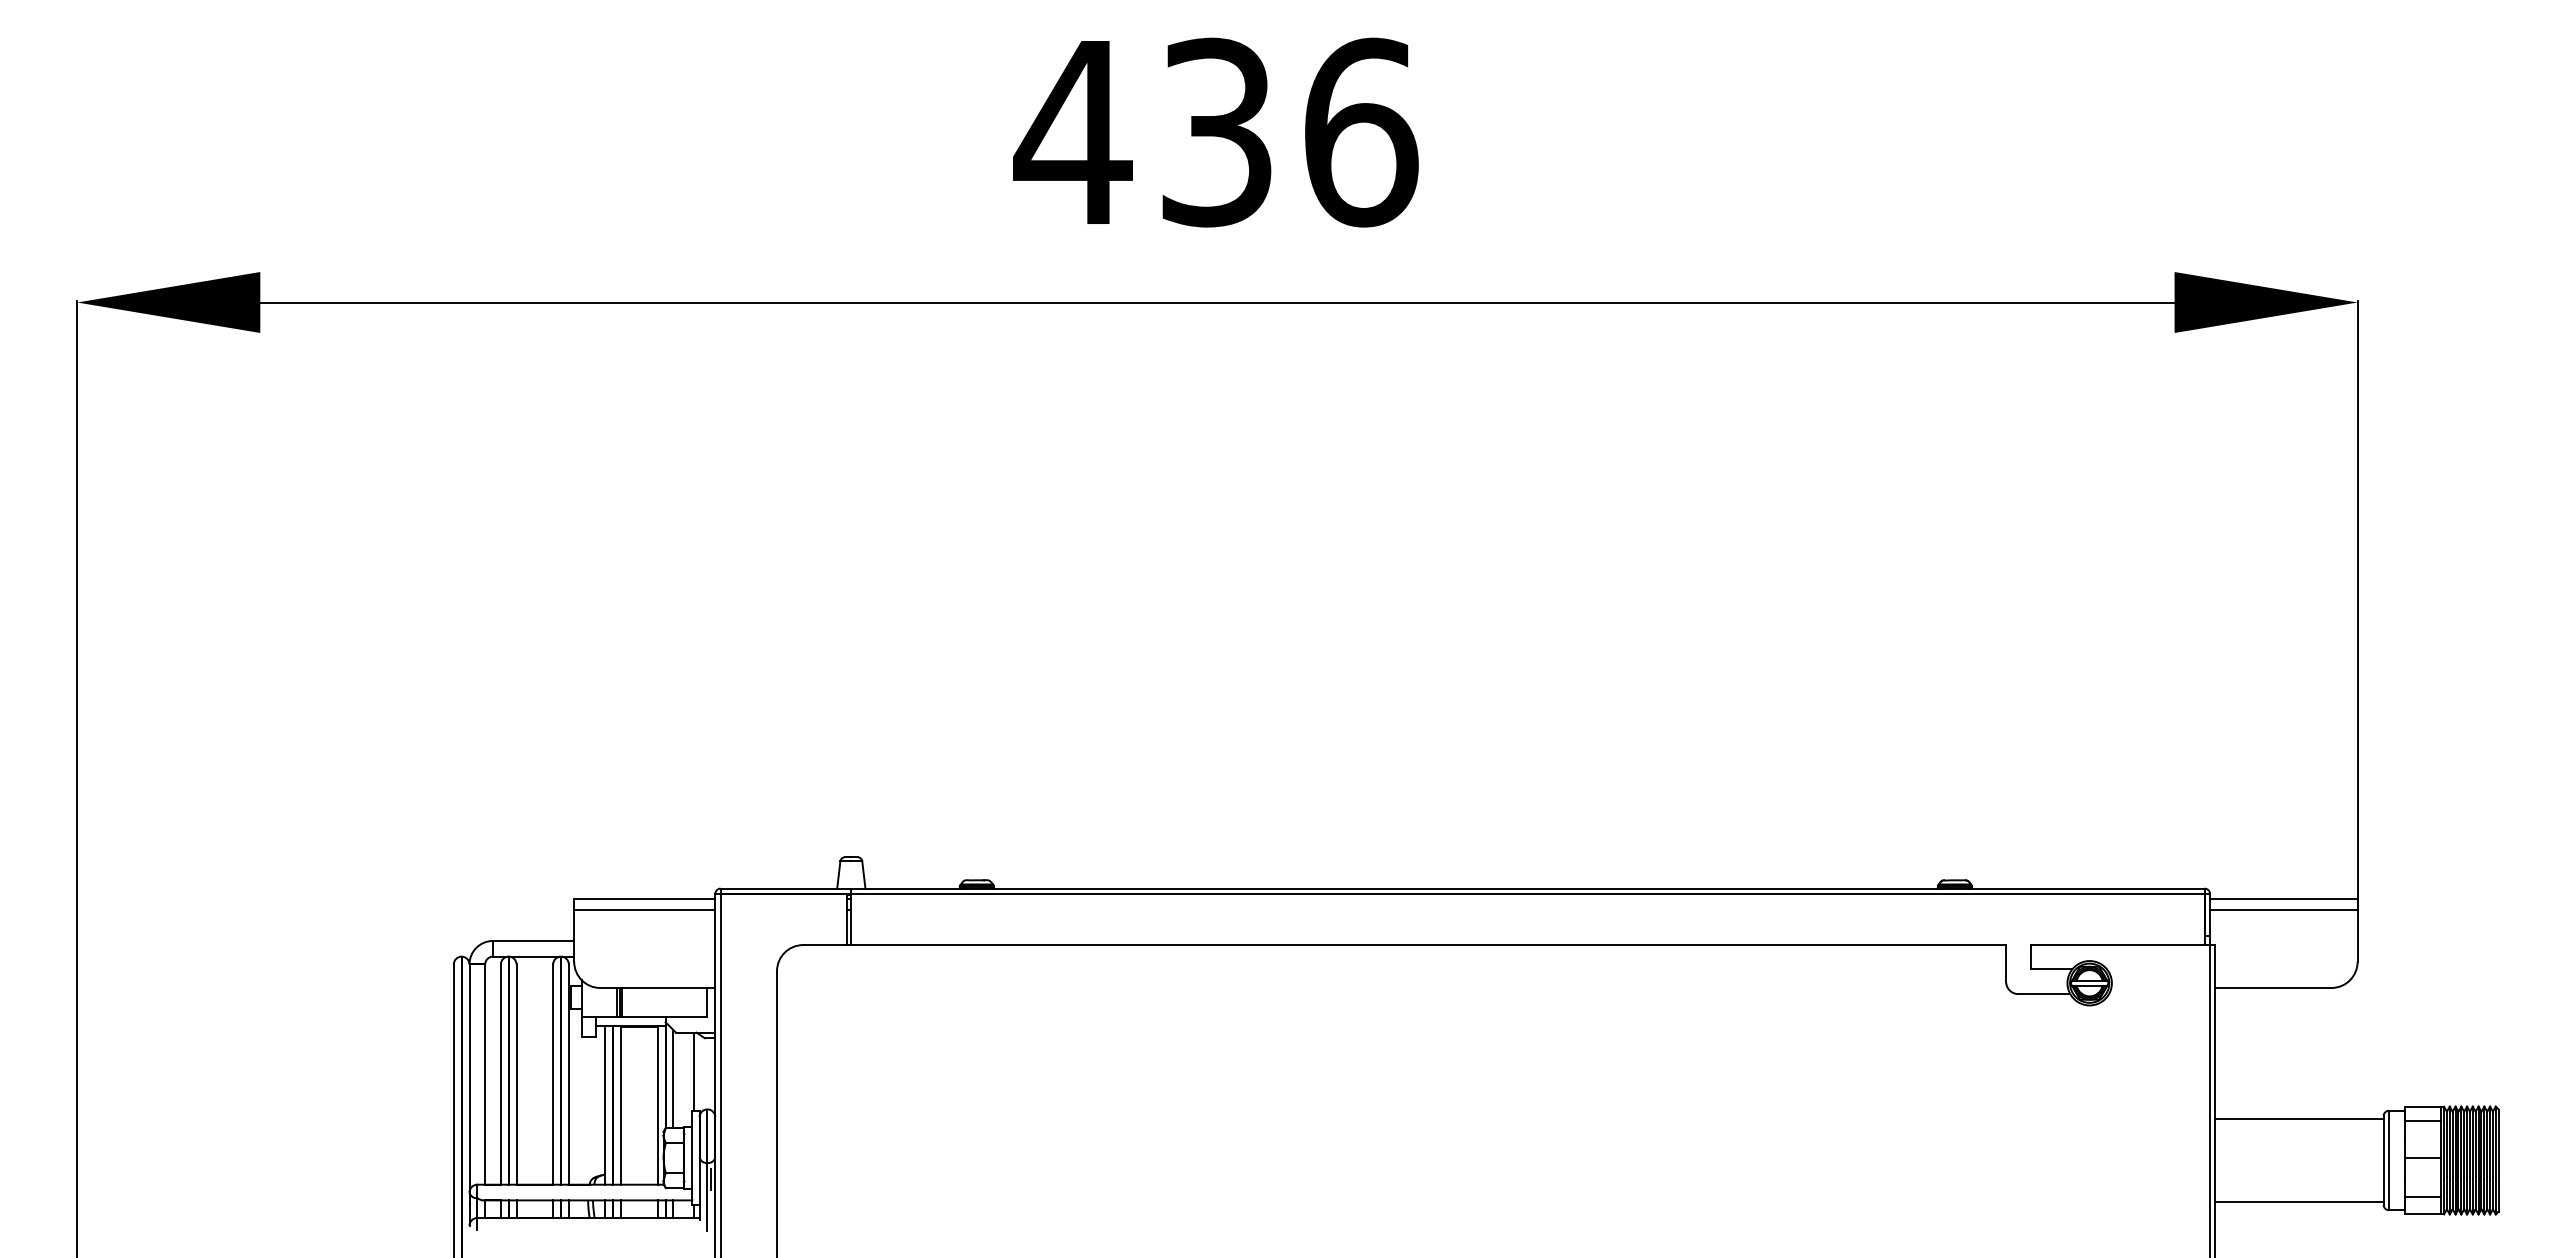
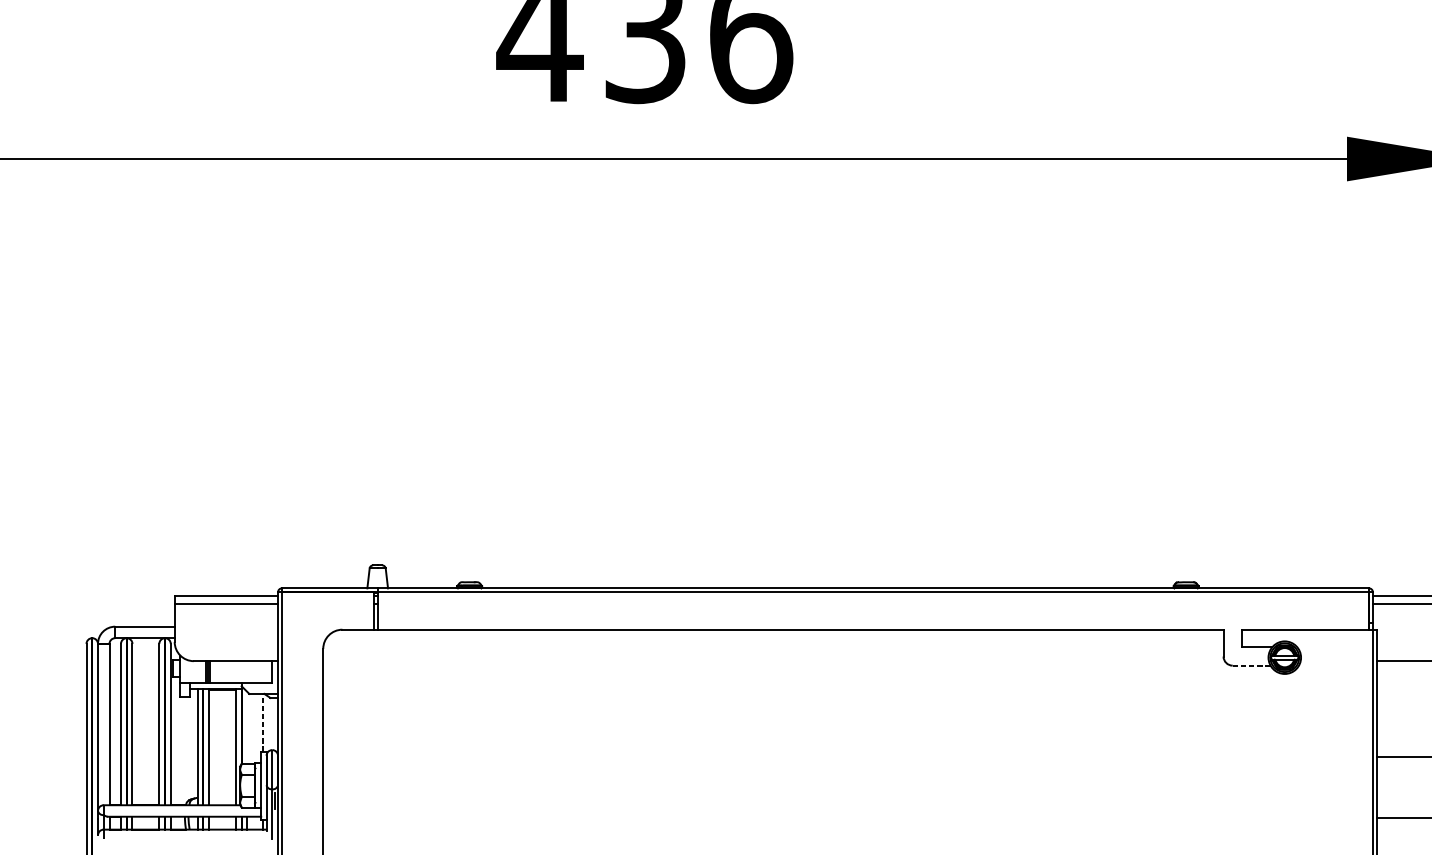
line: (2044, 994) -> (1251, 665), solid -> dashed
line: (694, 1071) -> (262, 722), solid -> dashed
line: (673, 1078) -> (247, 727), removed

